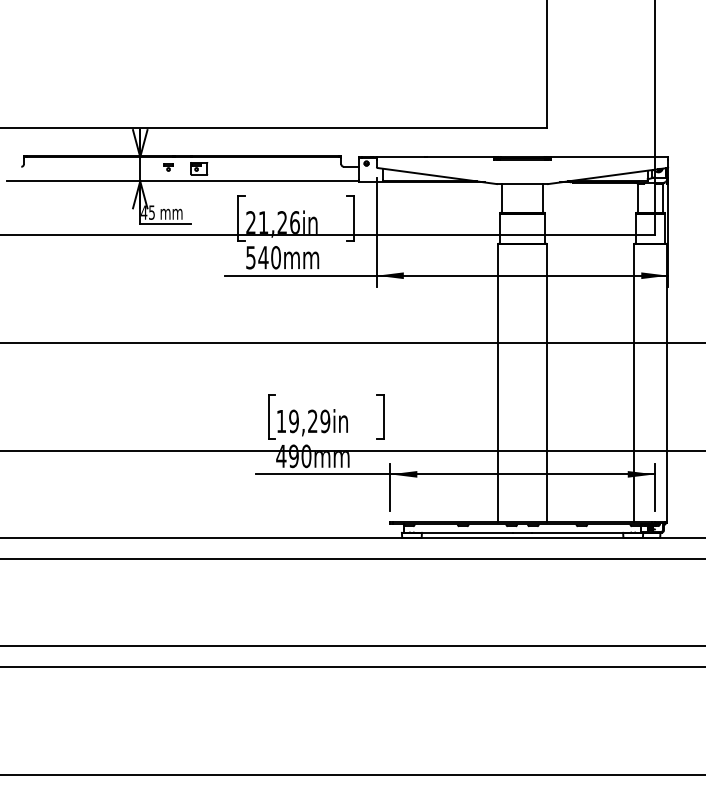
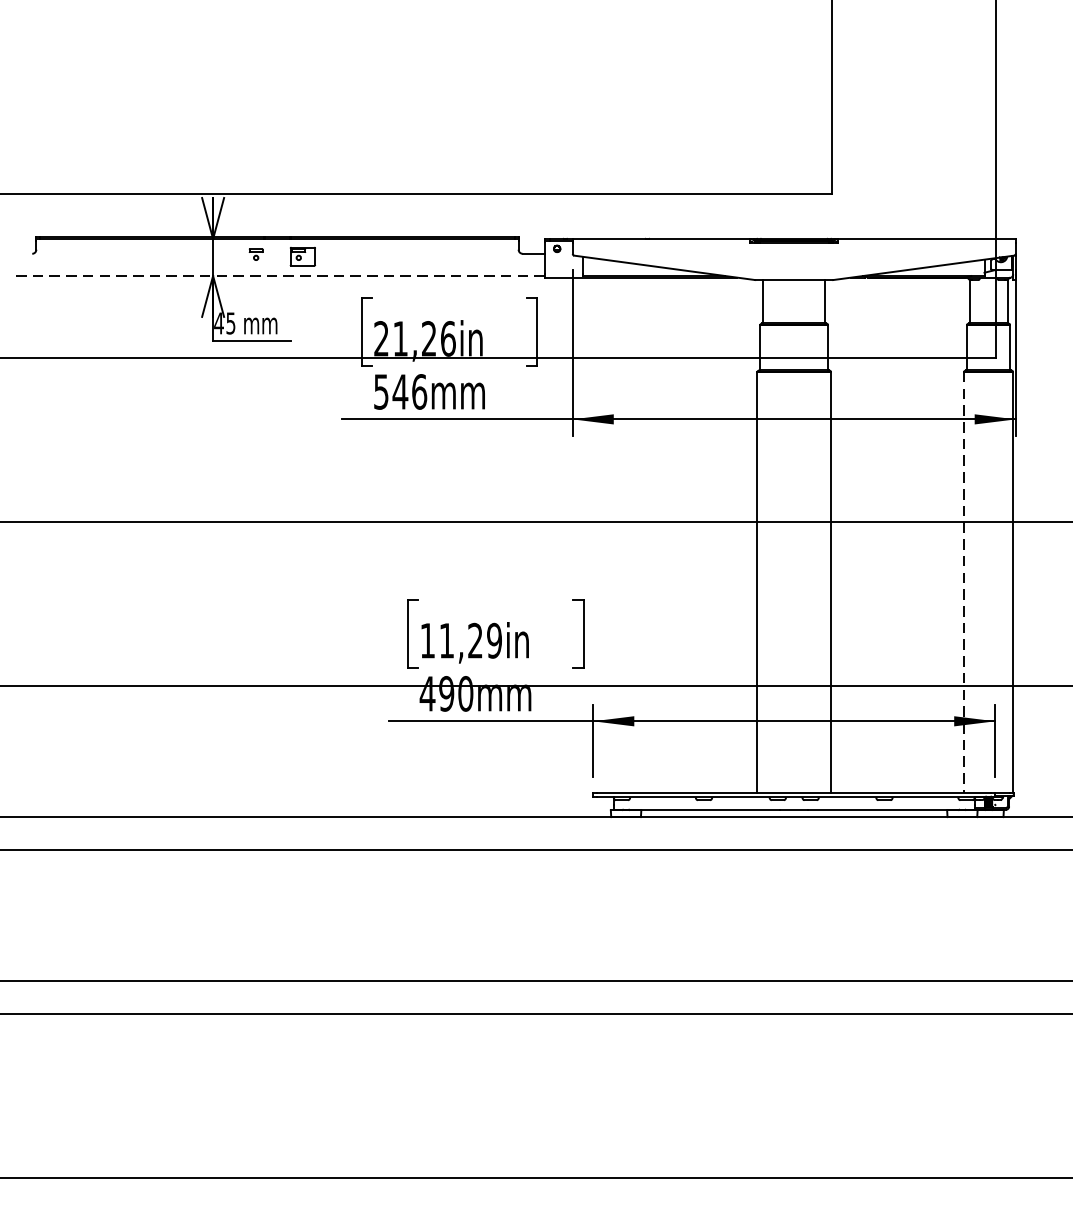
line: (182, 181) -> (277, 276), solid -> dashed
text: (276, 257) -> (420, 391), 540mm -> 546mm
line: (634, 383) -> (964, 583), solid -> dashed
text: (293, 421) -> (446, 640), 19,29in -> 11,29in

